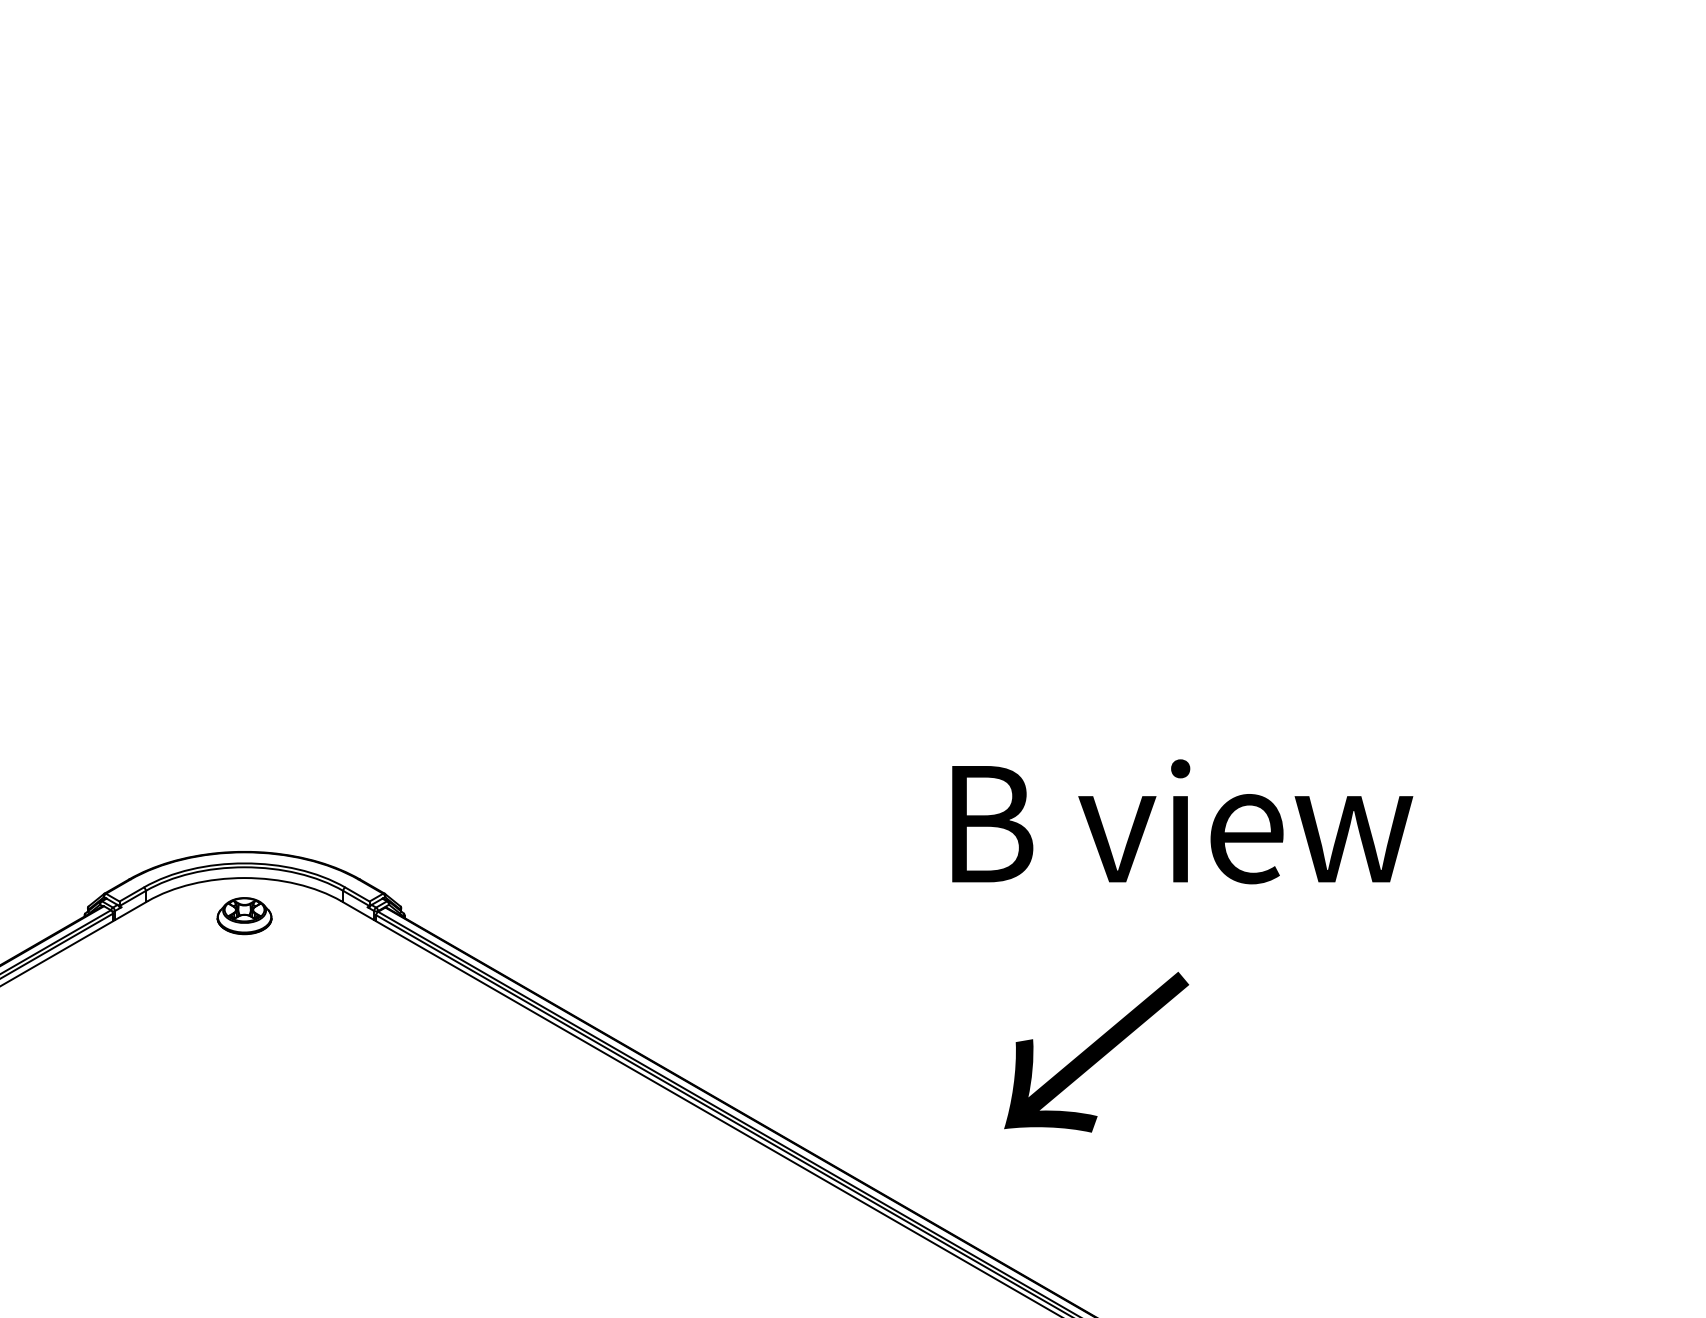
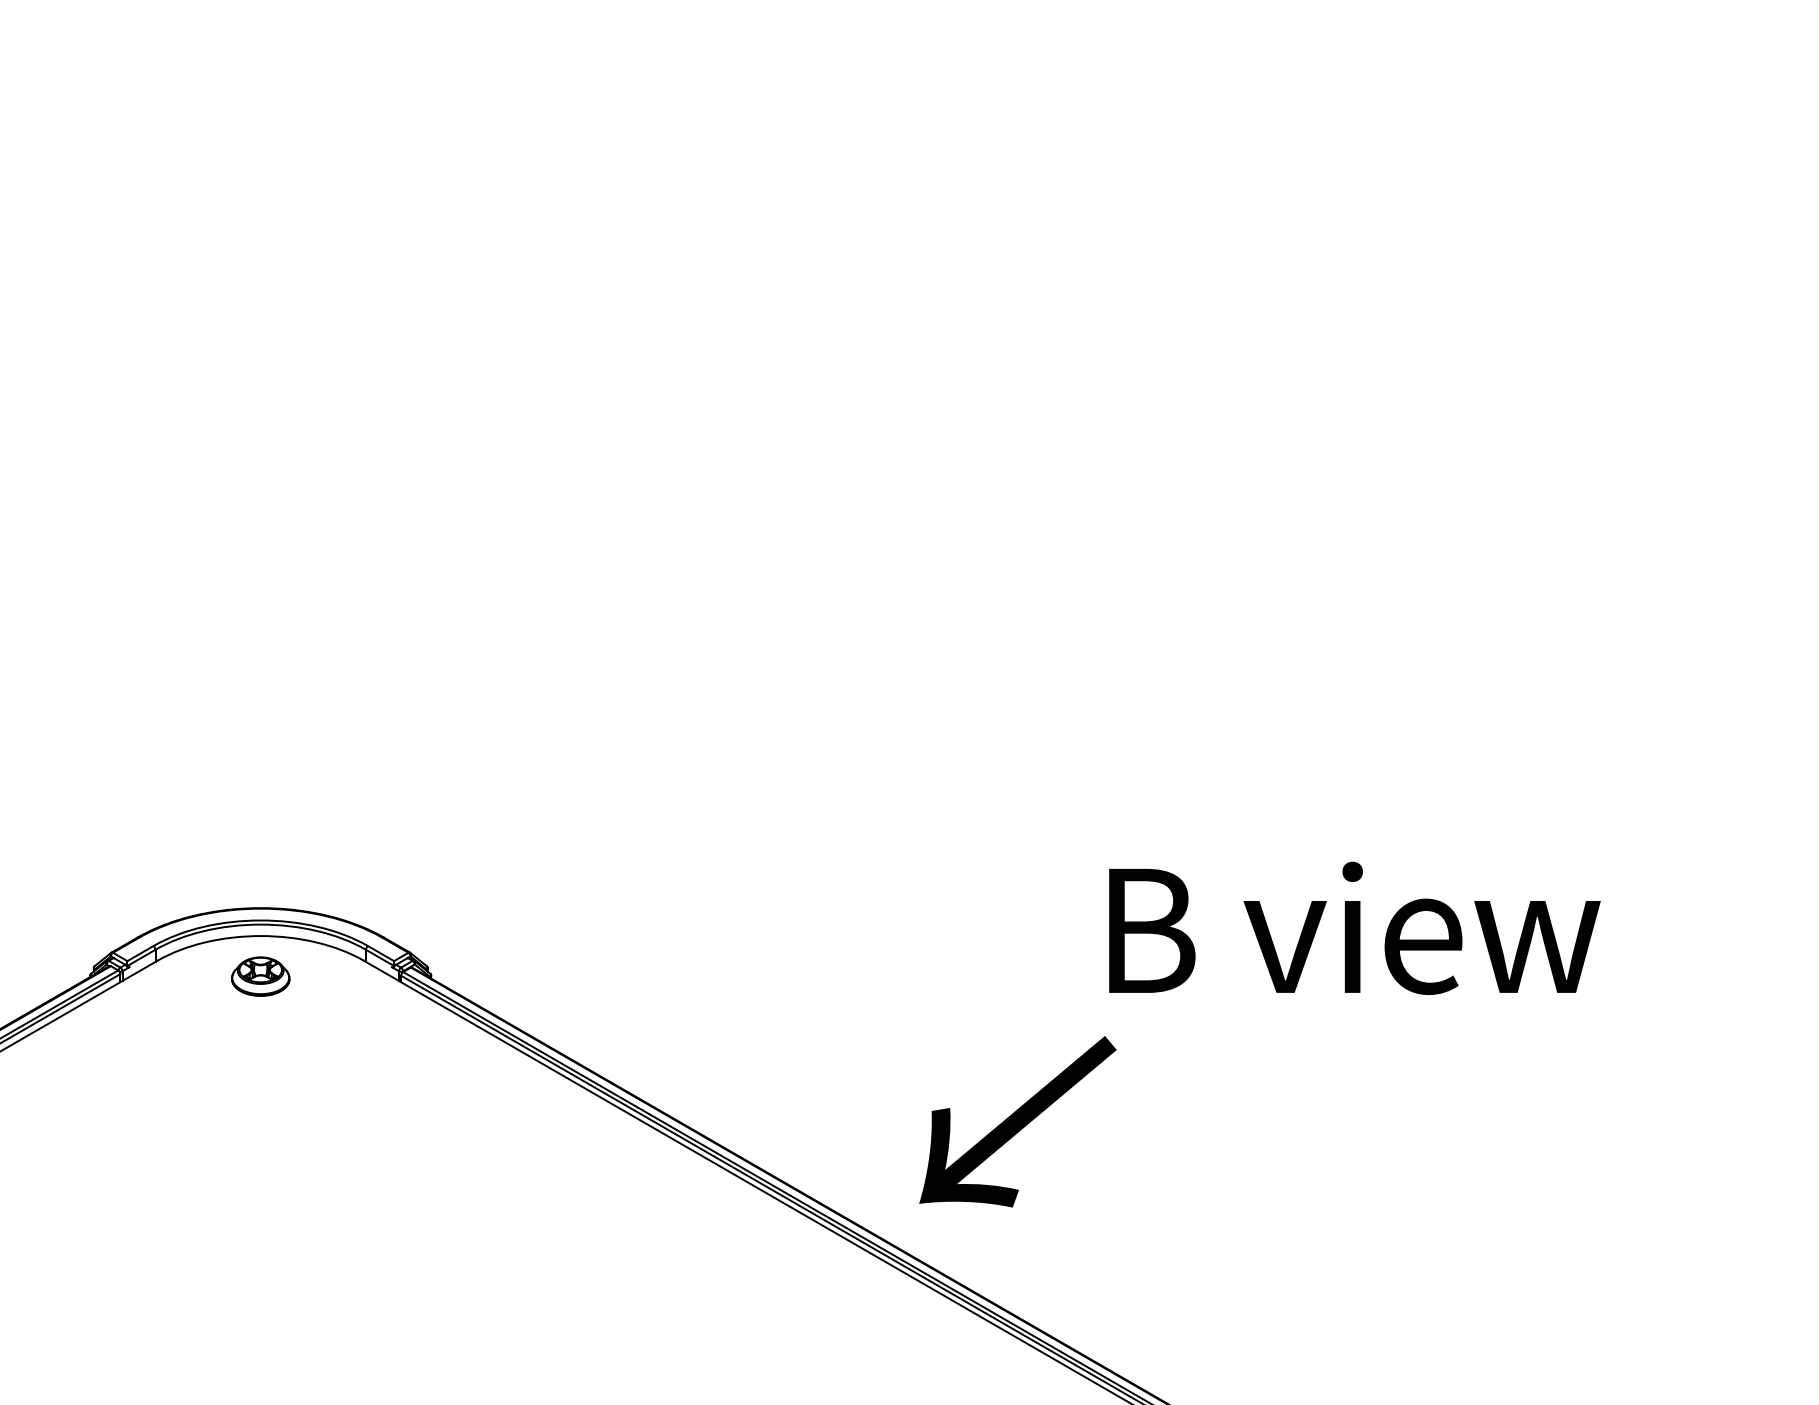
text: (1182, 821) -> (1354, 928), moved
text: (1096, 1052) -> (1017, 1122), moved

